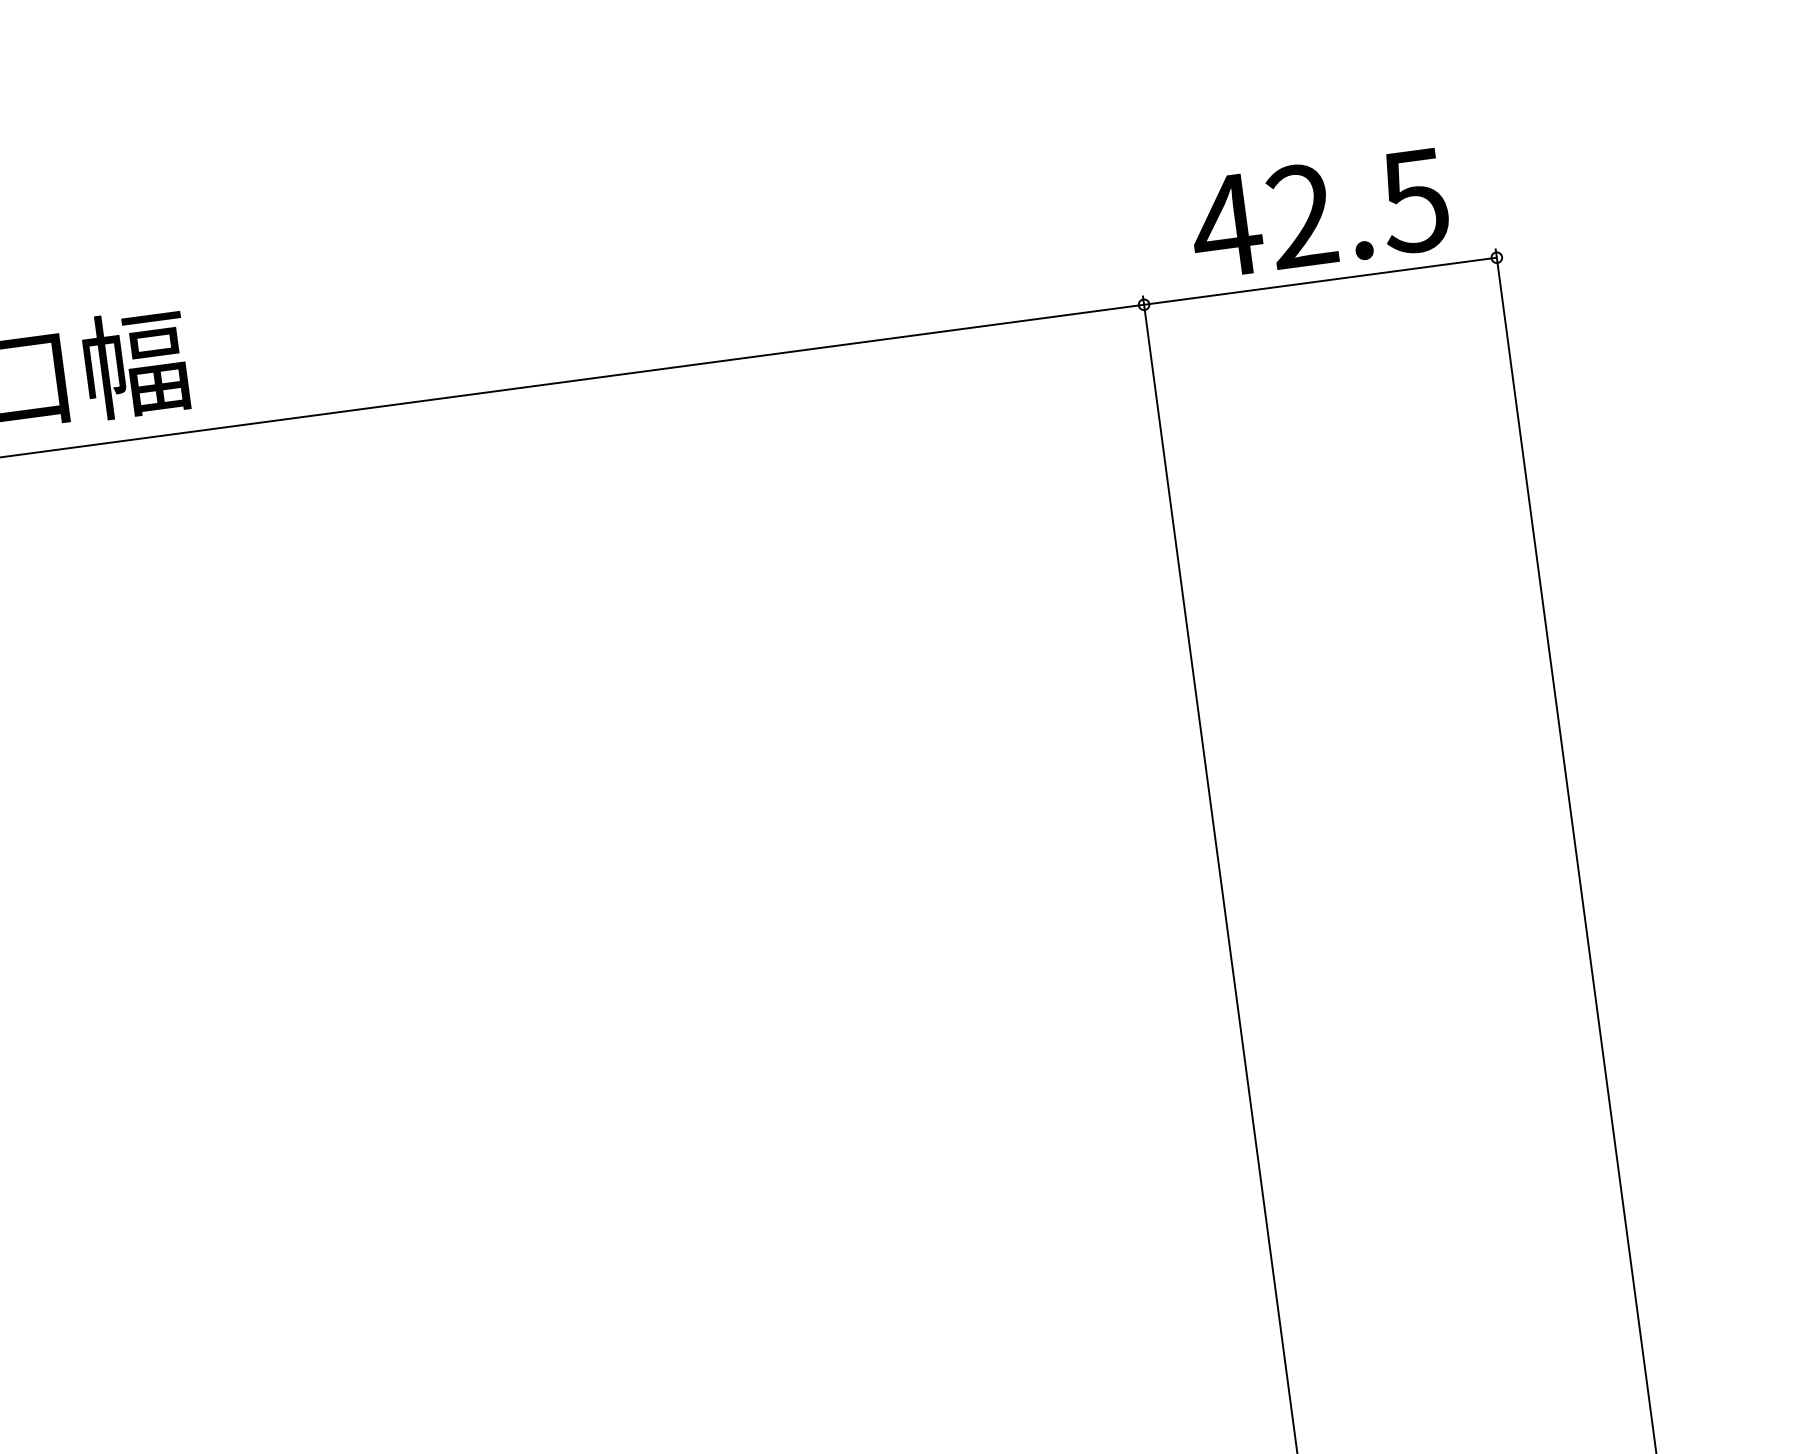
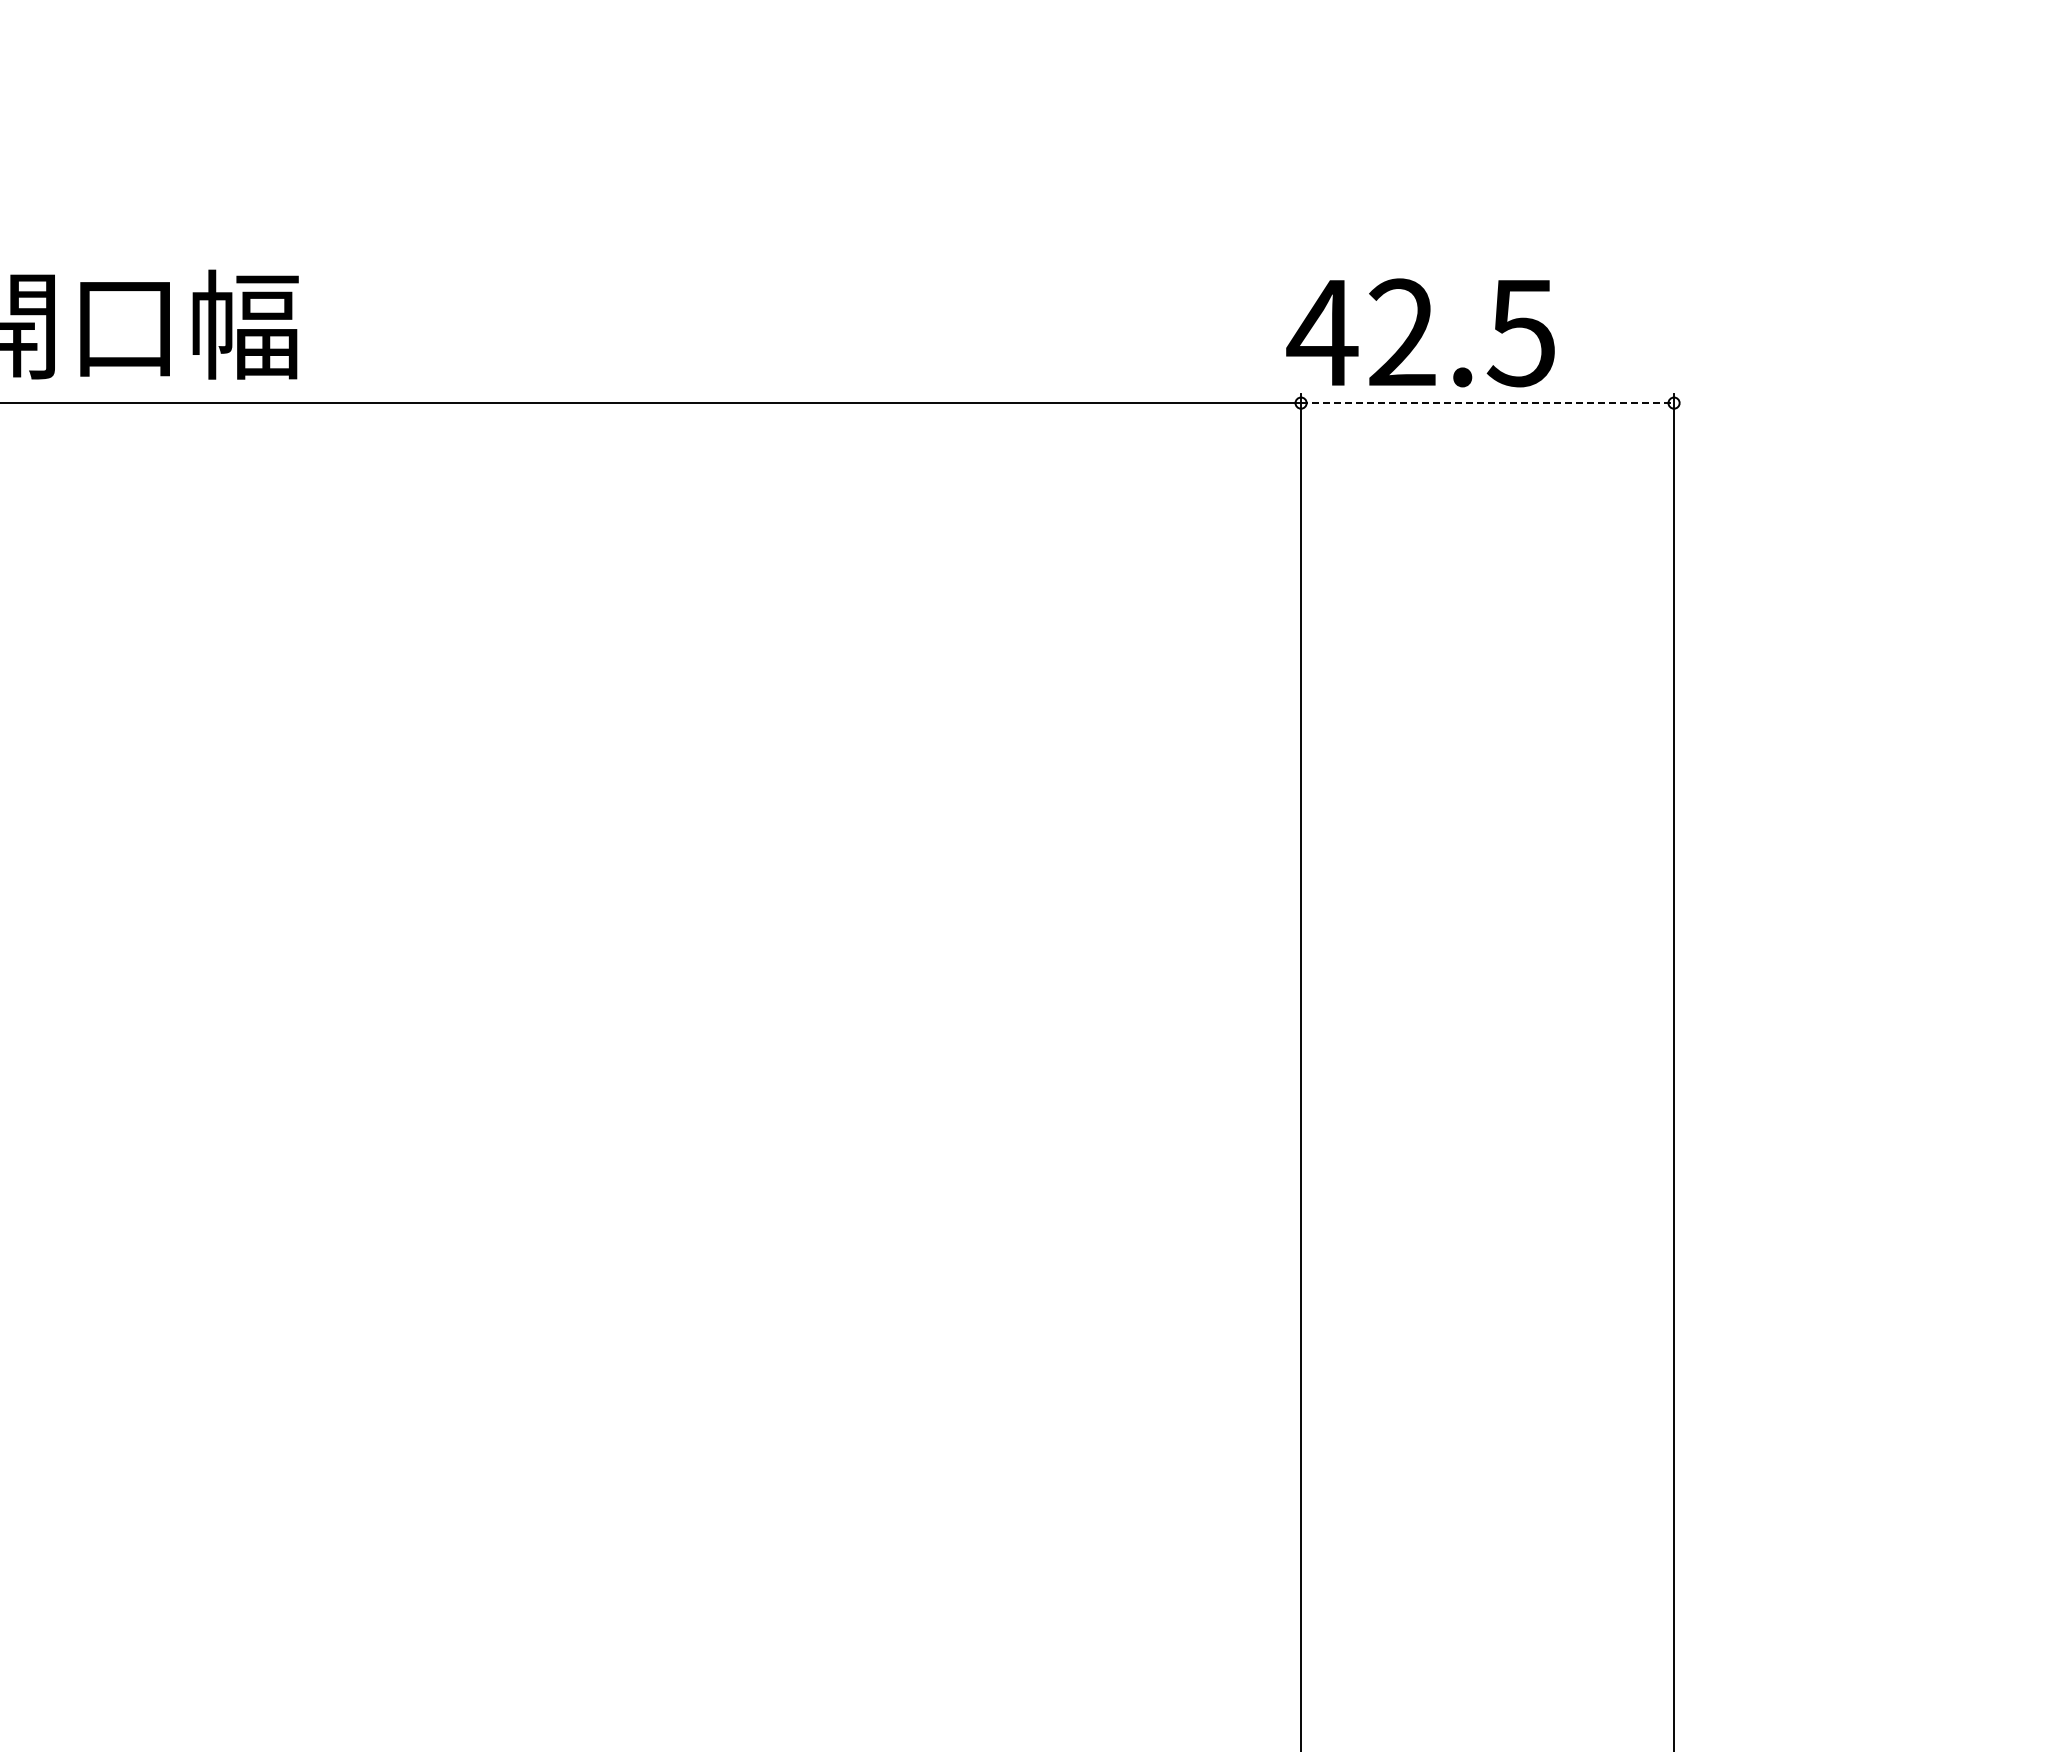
text: (1319, 213) -> (1420, 332), moved
line: (1321, 281) -> (1488, 403), solid -> dashed

